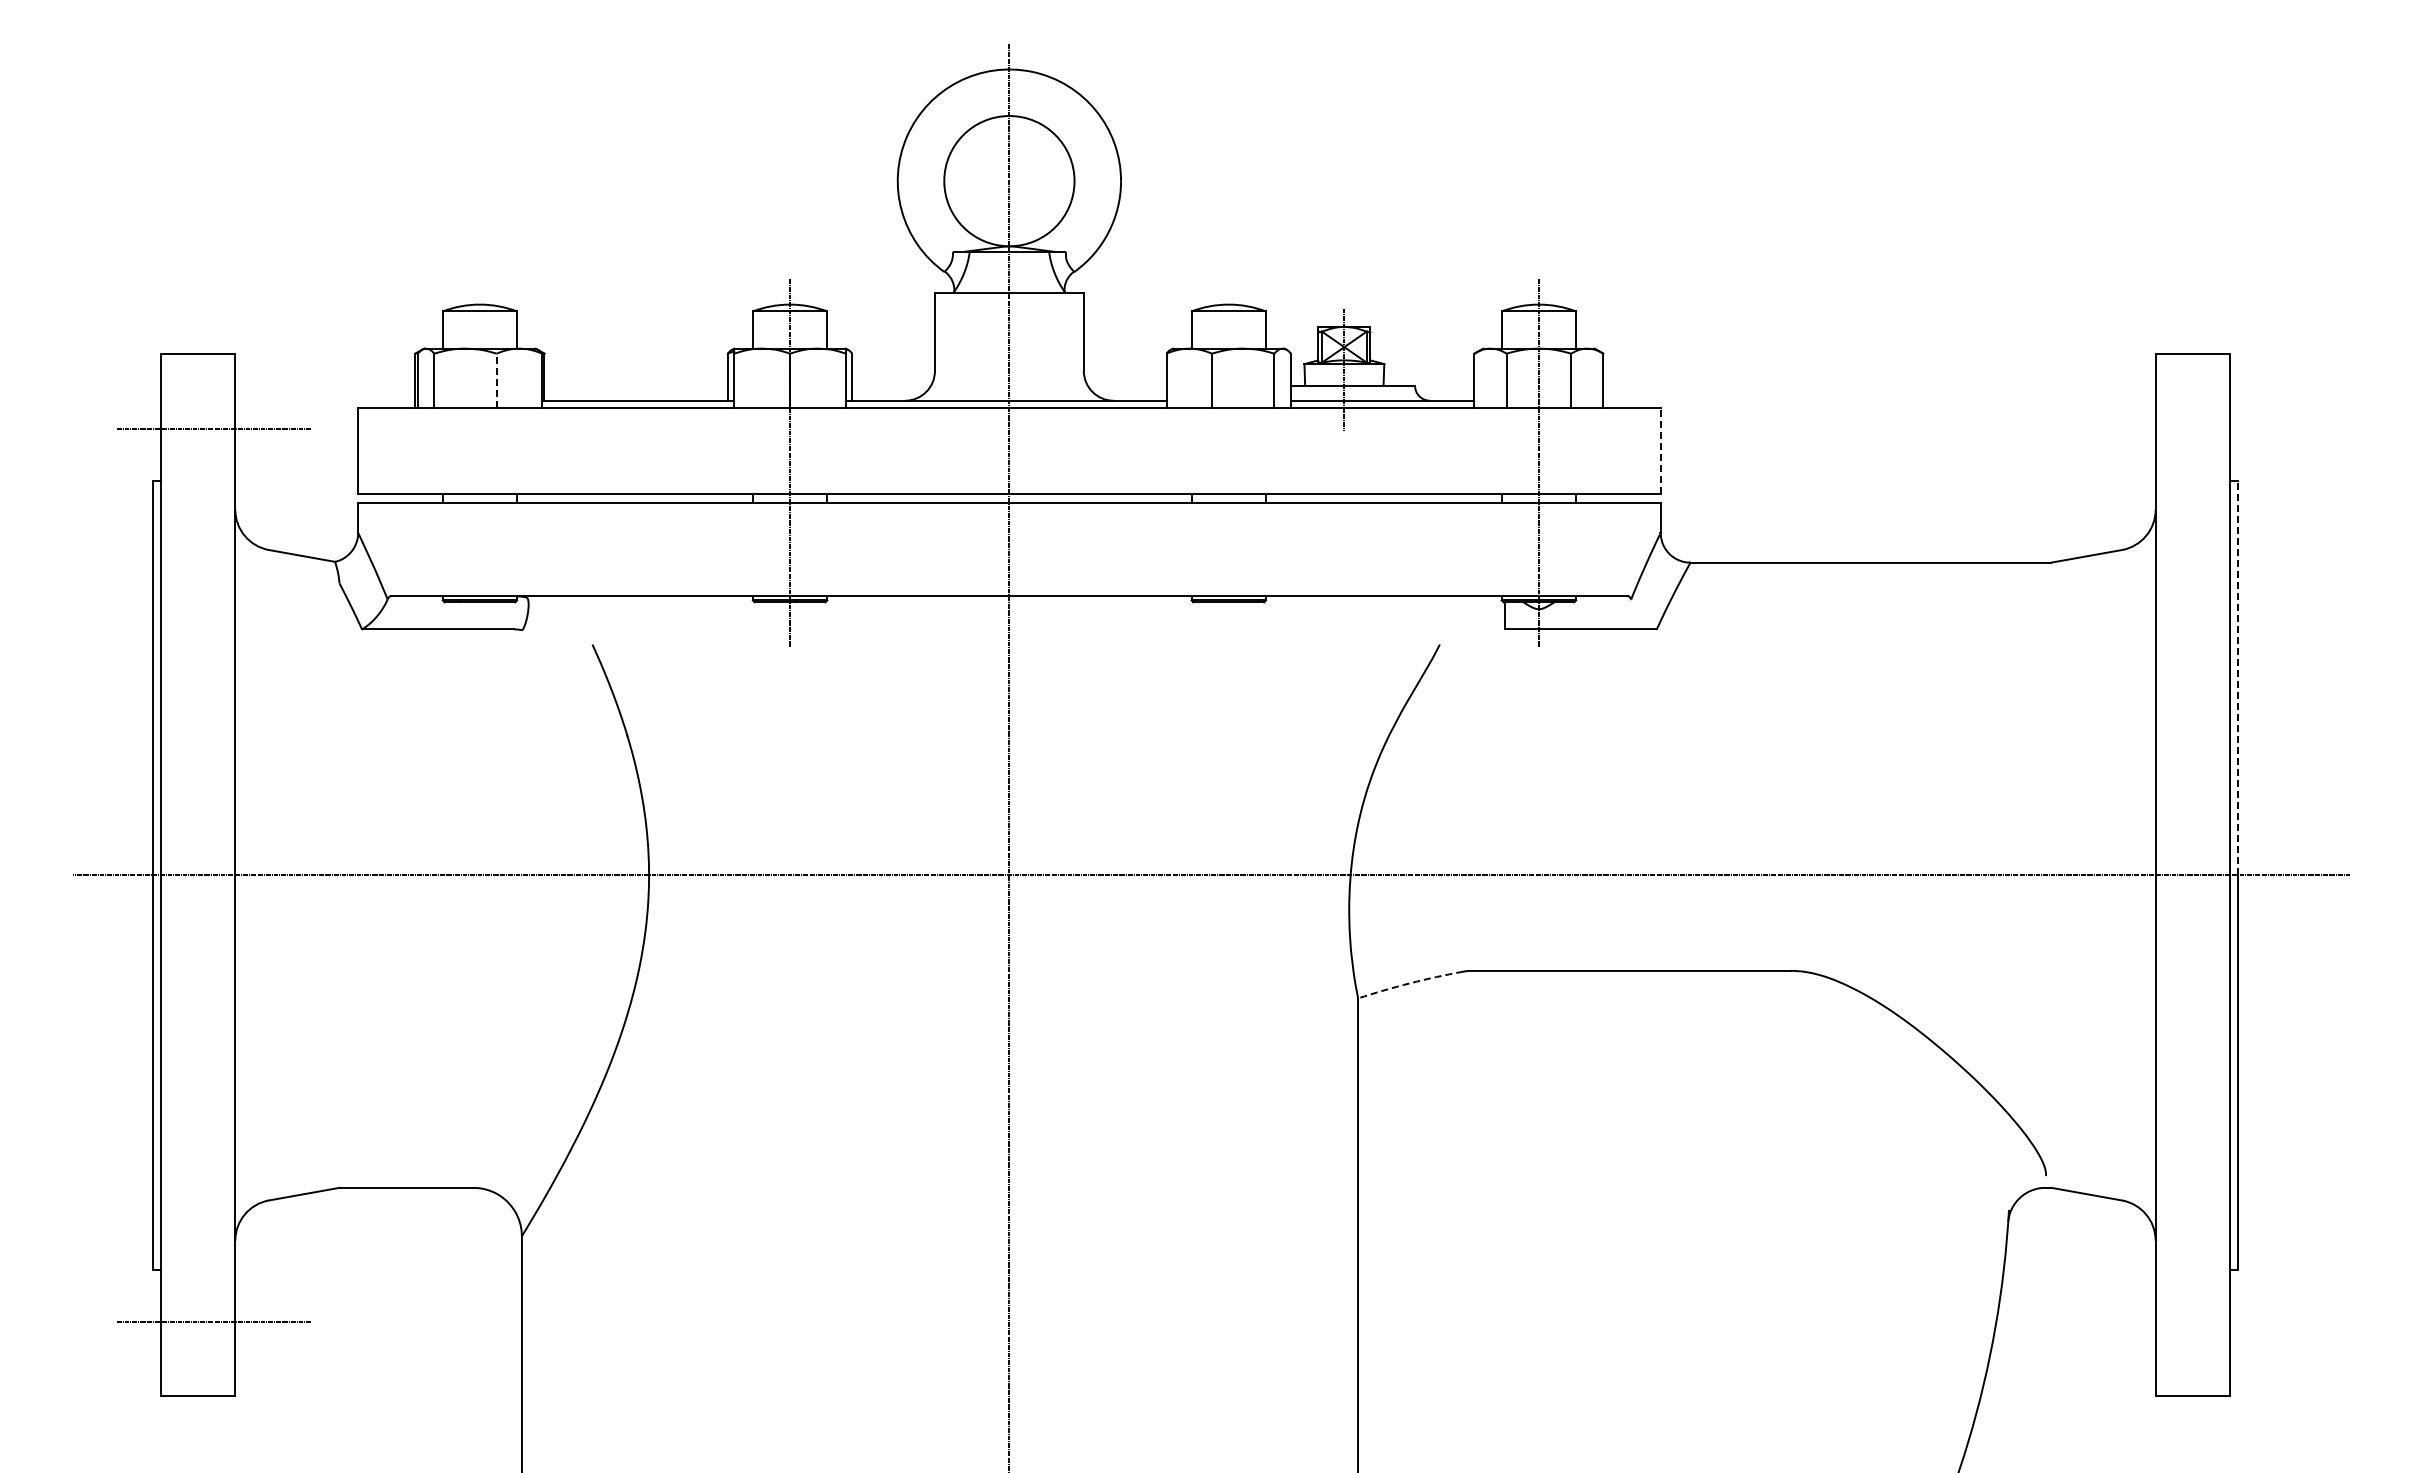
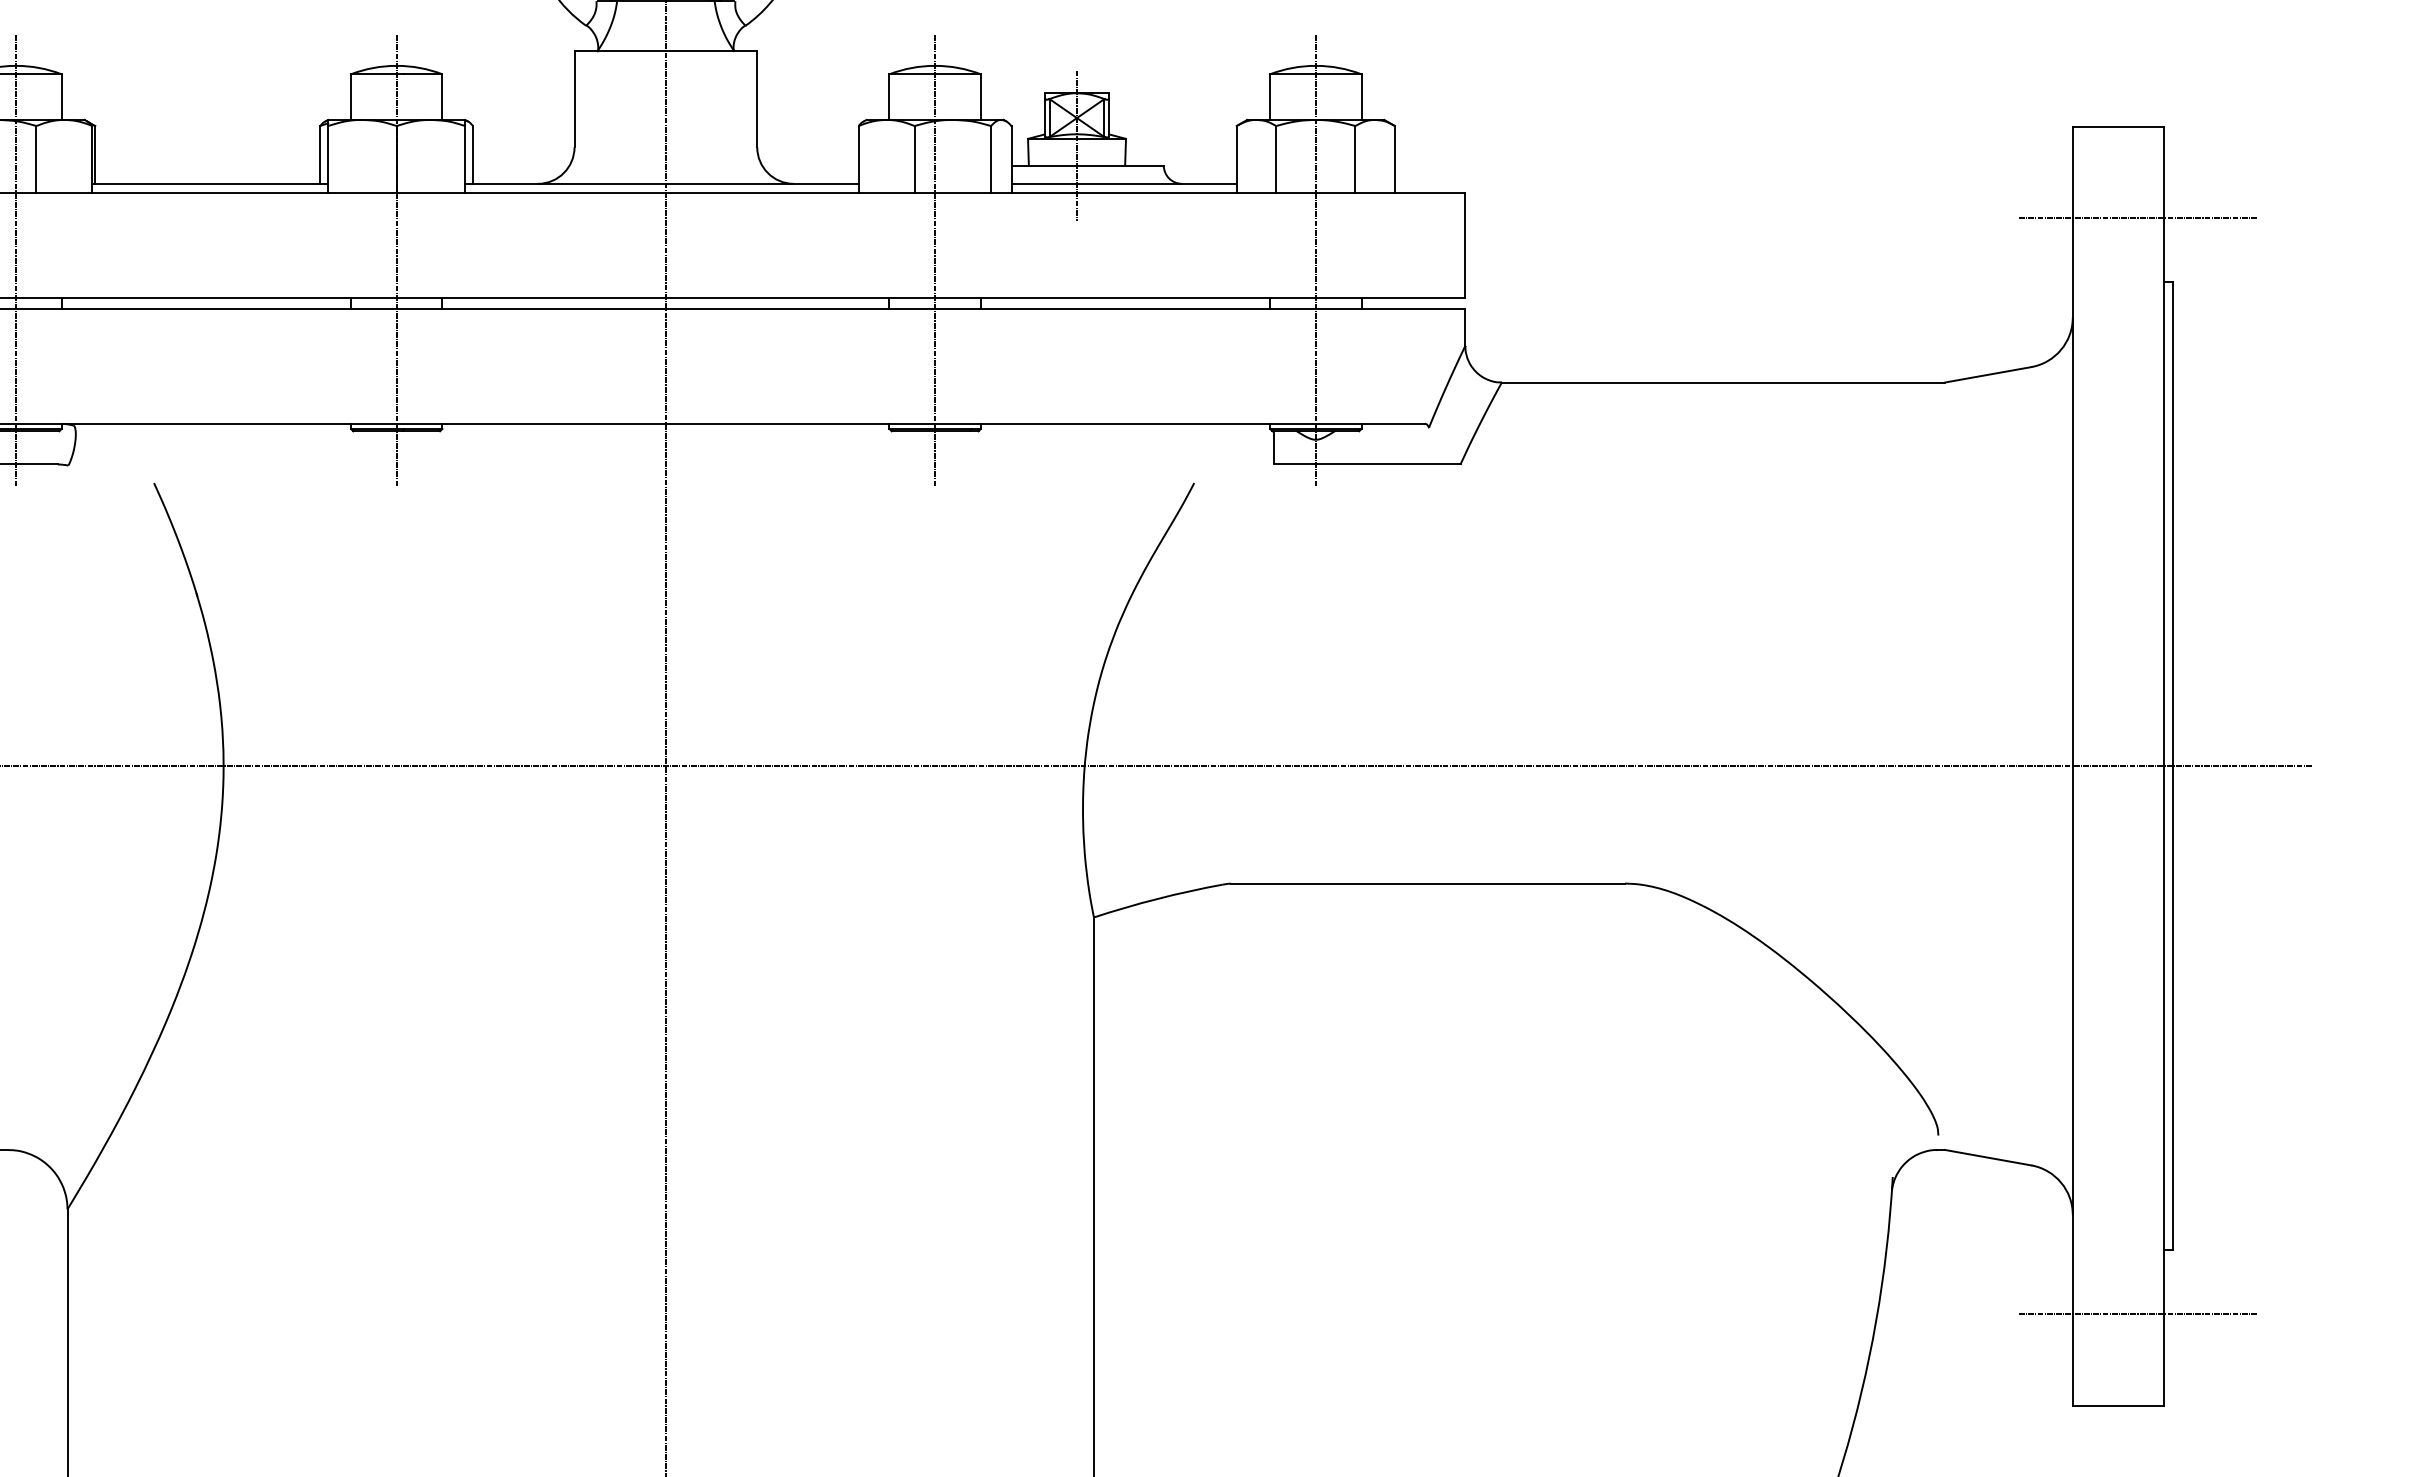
line: (496, 380) -> (36, 159), dashed -> solid
line: (2208, 428) -> (2137, 217), added
line: (1660, 450) -> (1465, 244), dashed -> solid
line: (479, 462) -> (15, 259), added
line: (1228, 462) -> (934, 259), added
line: (2237, 677) -> (2173, 523), dashed -> solid
arc: (1410, 983) -> (1158, 899), dashed -> solid
line: (2208, 1321) -> (2137, 1313), added

